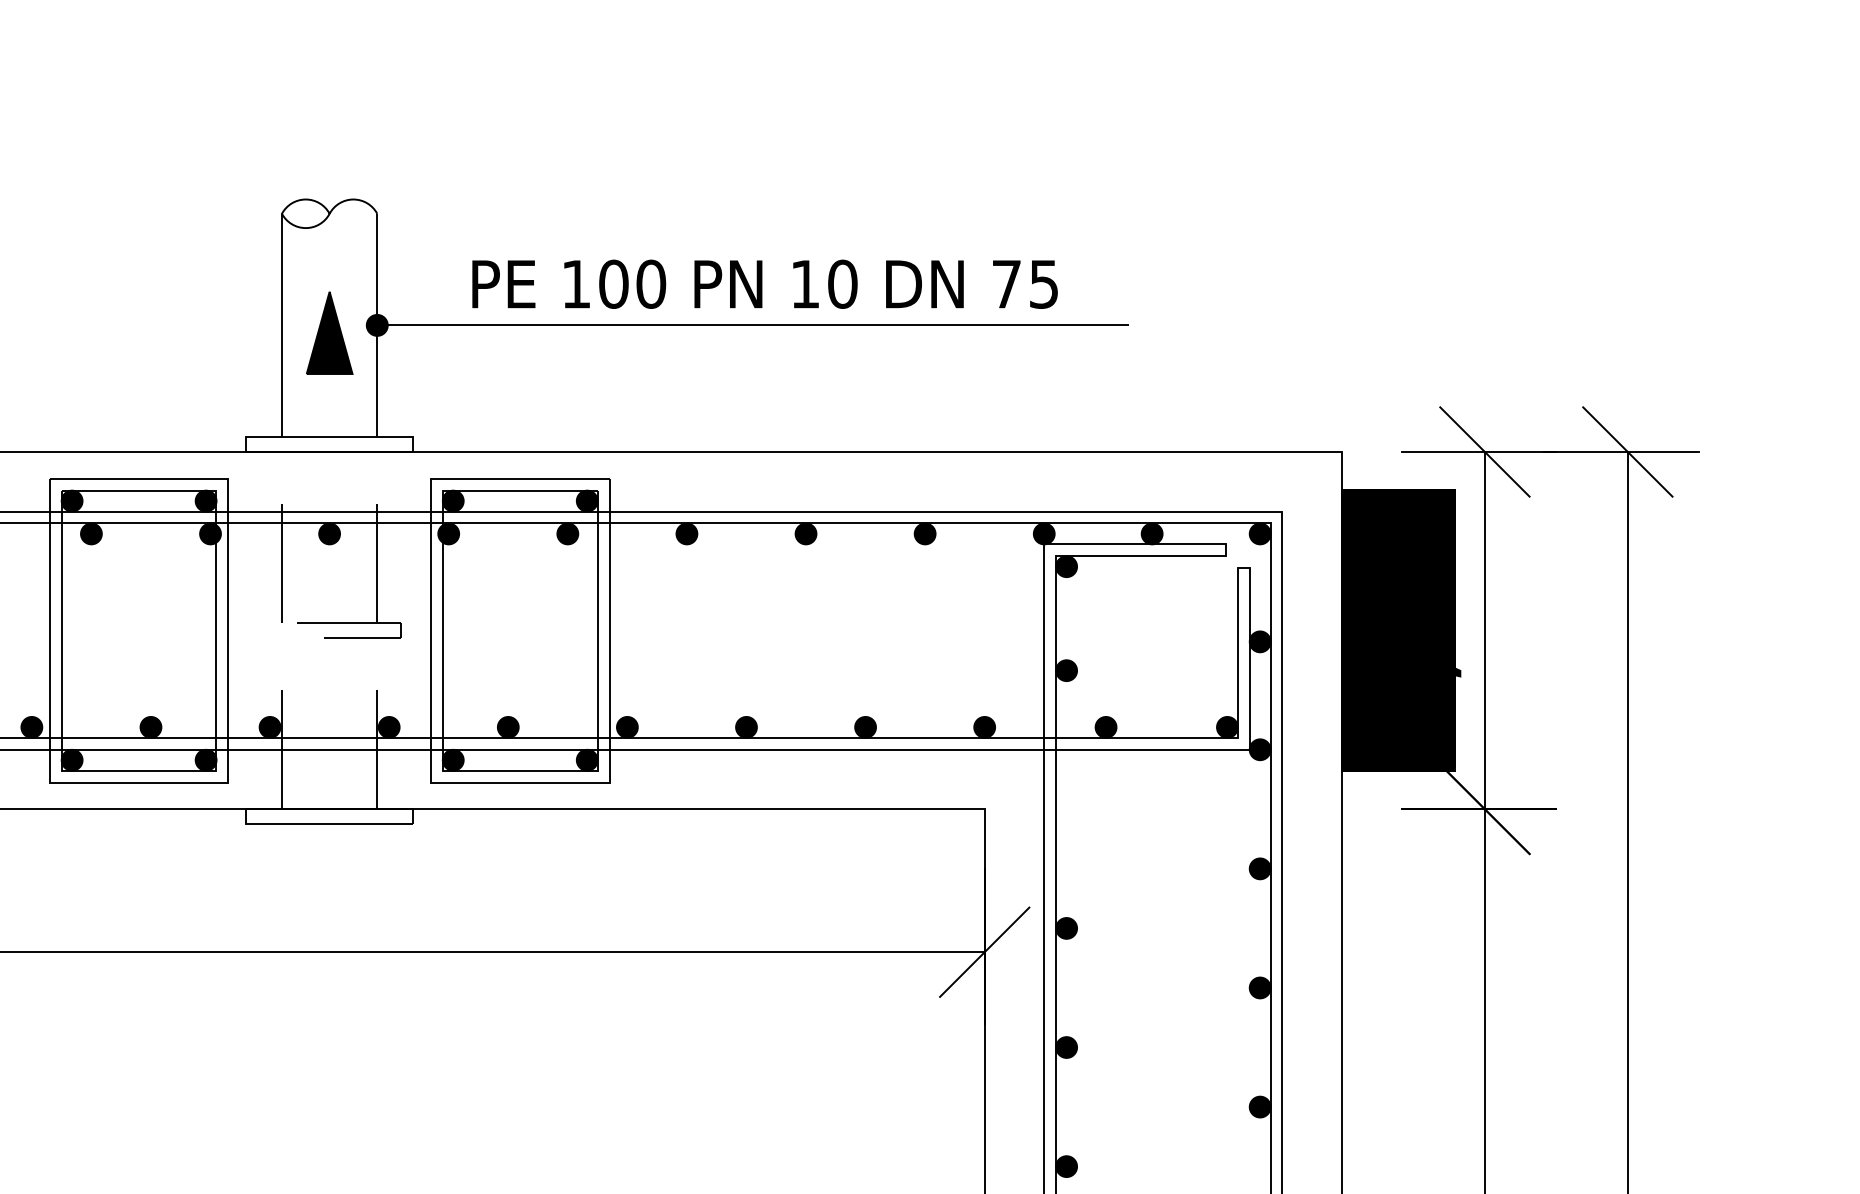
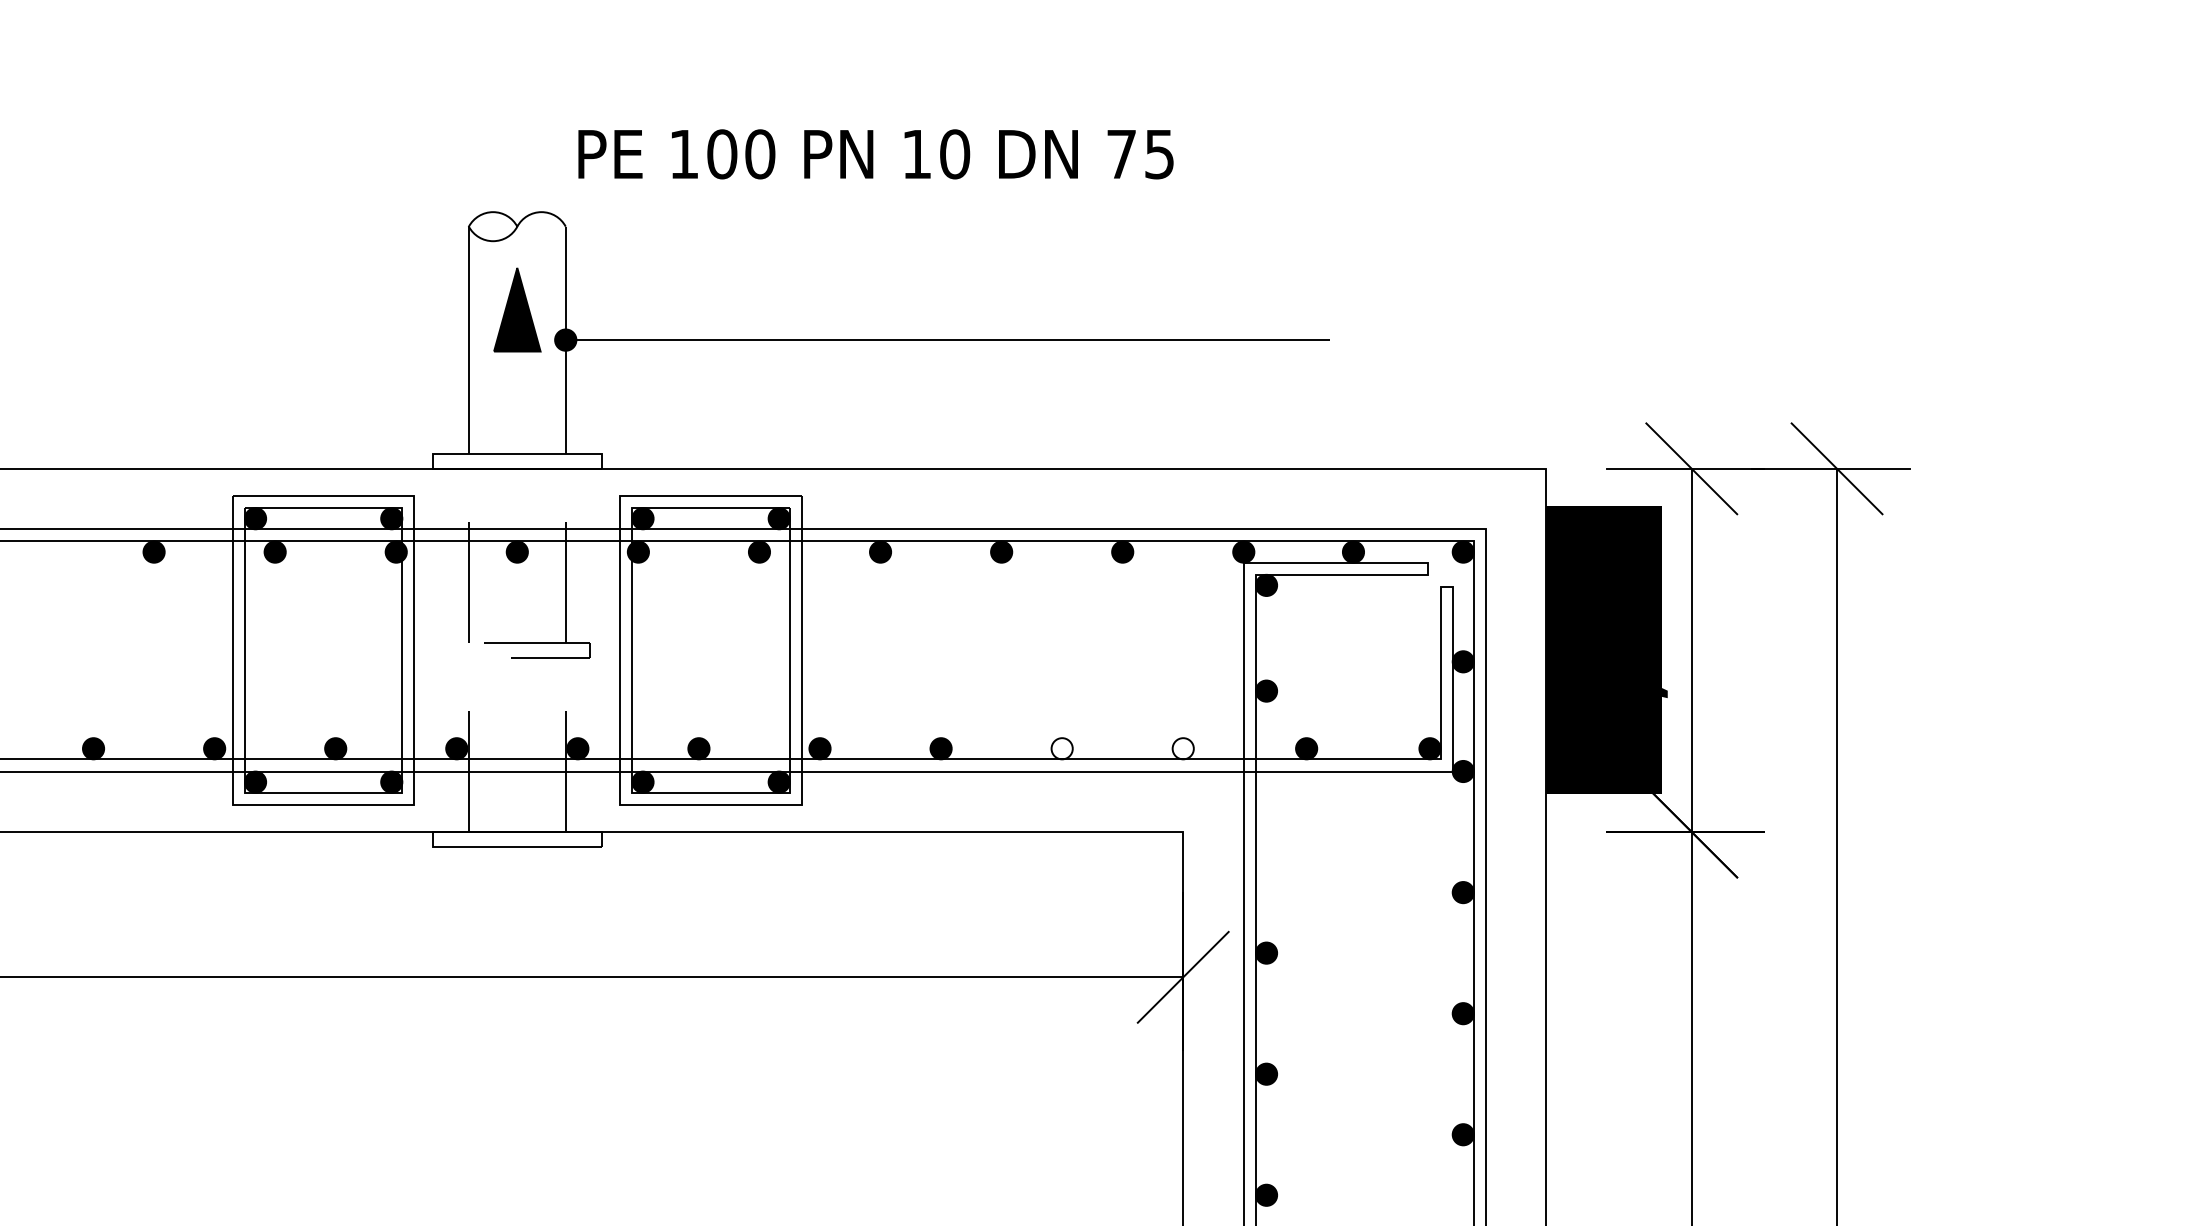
text: (764, 284) -> (875, 154), moved
part: (329, 332) -> (517, 309), moved
fill: (864, 727) -> (1061, 748), removed
fill: (983, 727) -> (1182, 748), removed

